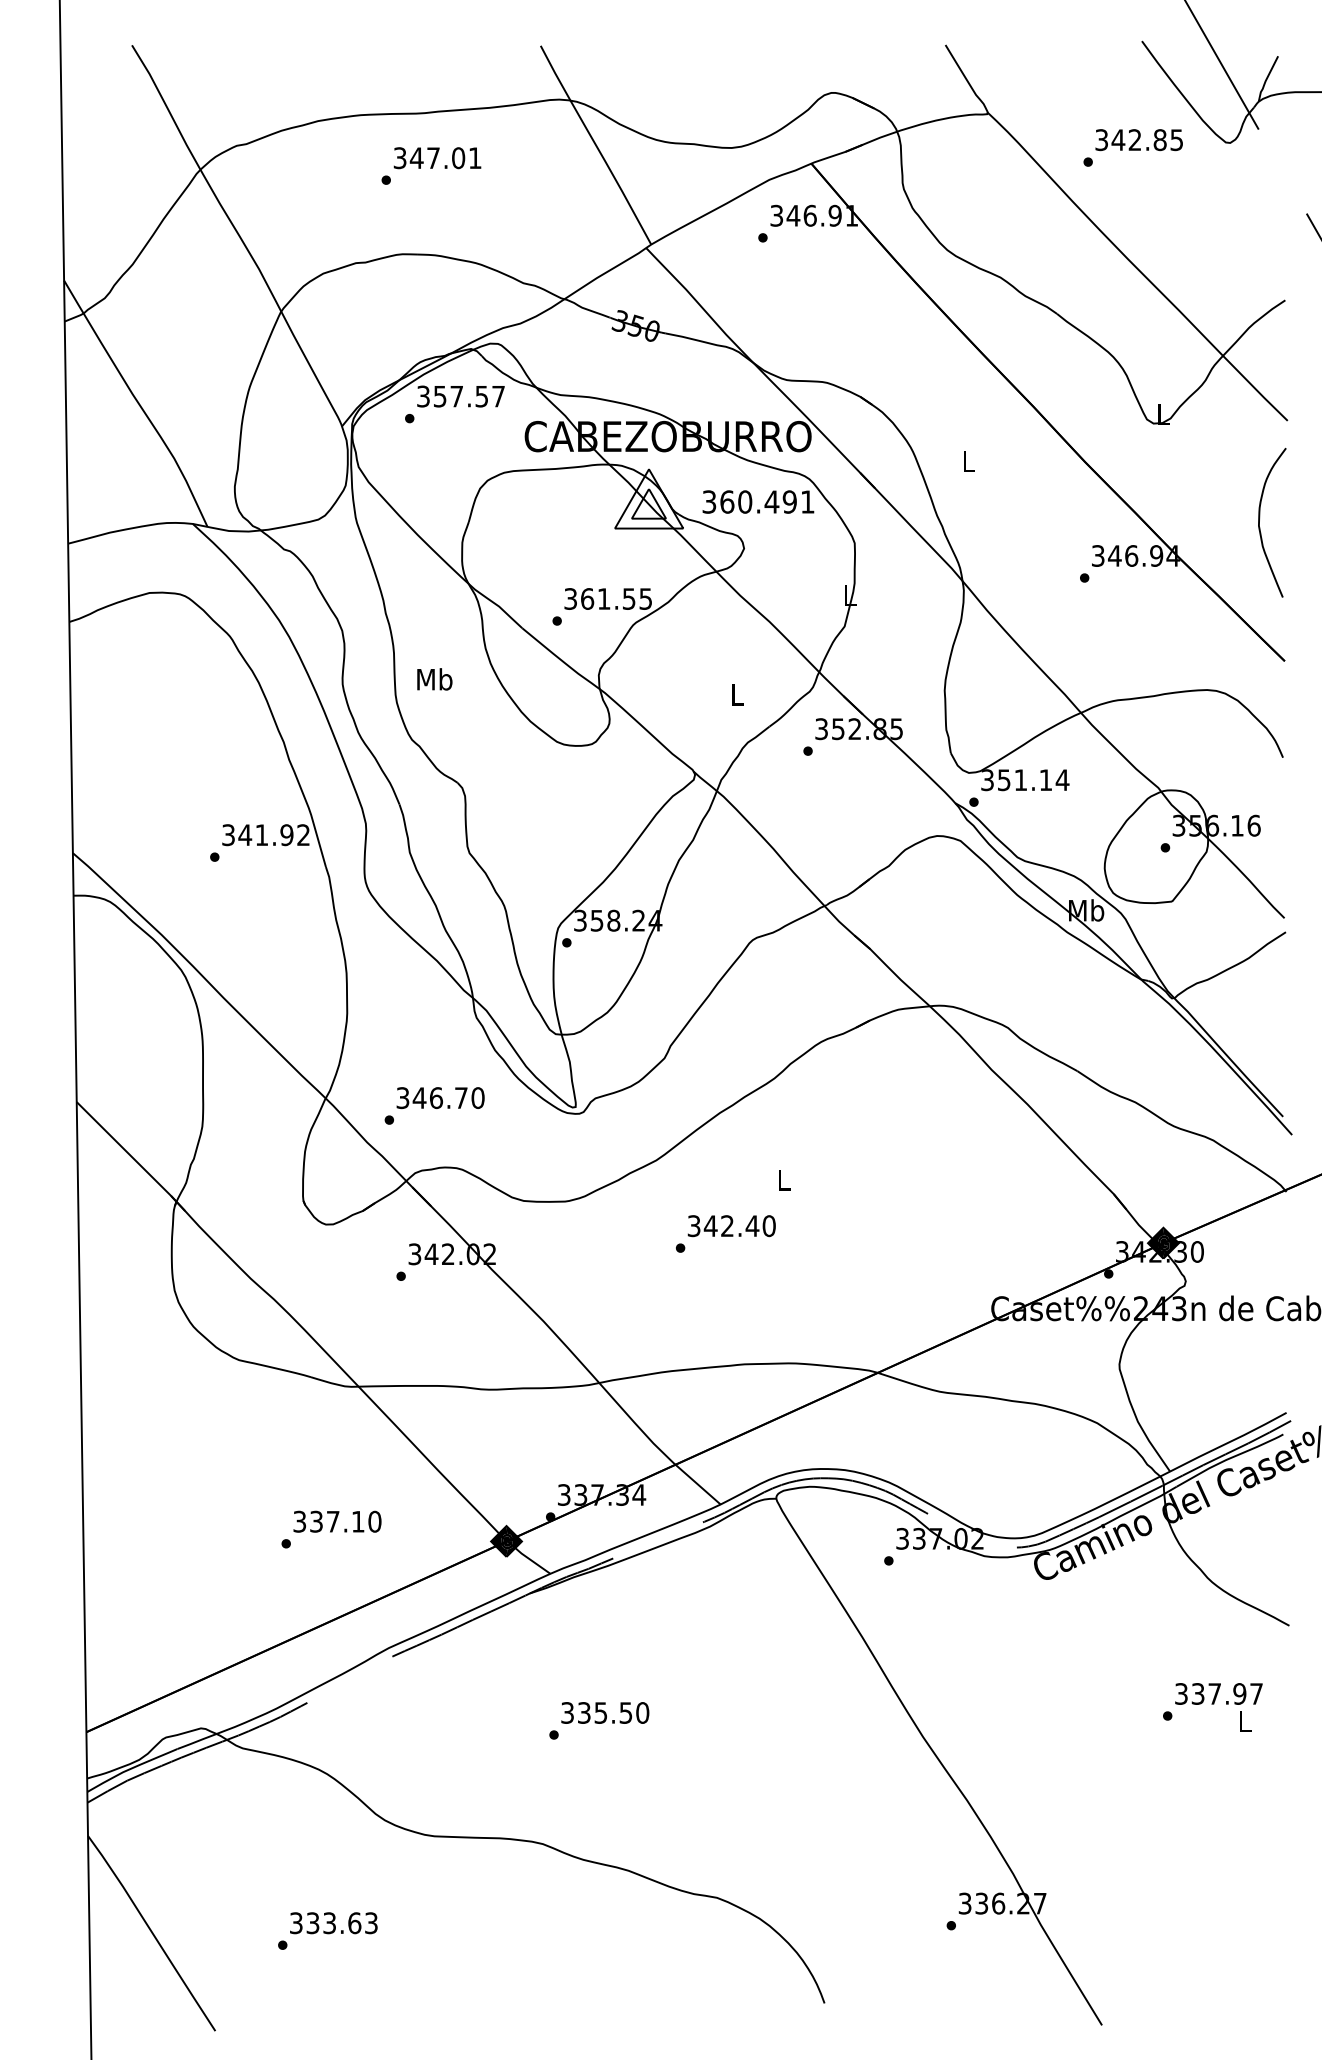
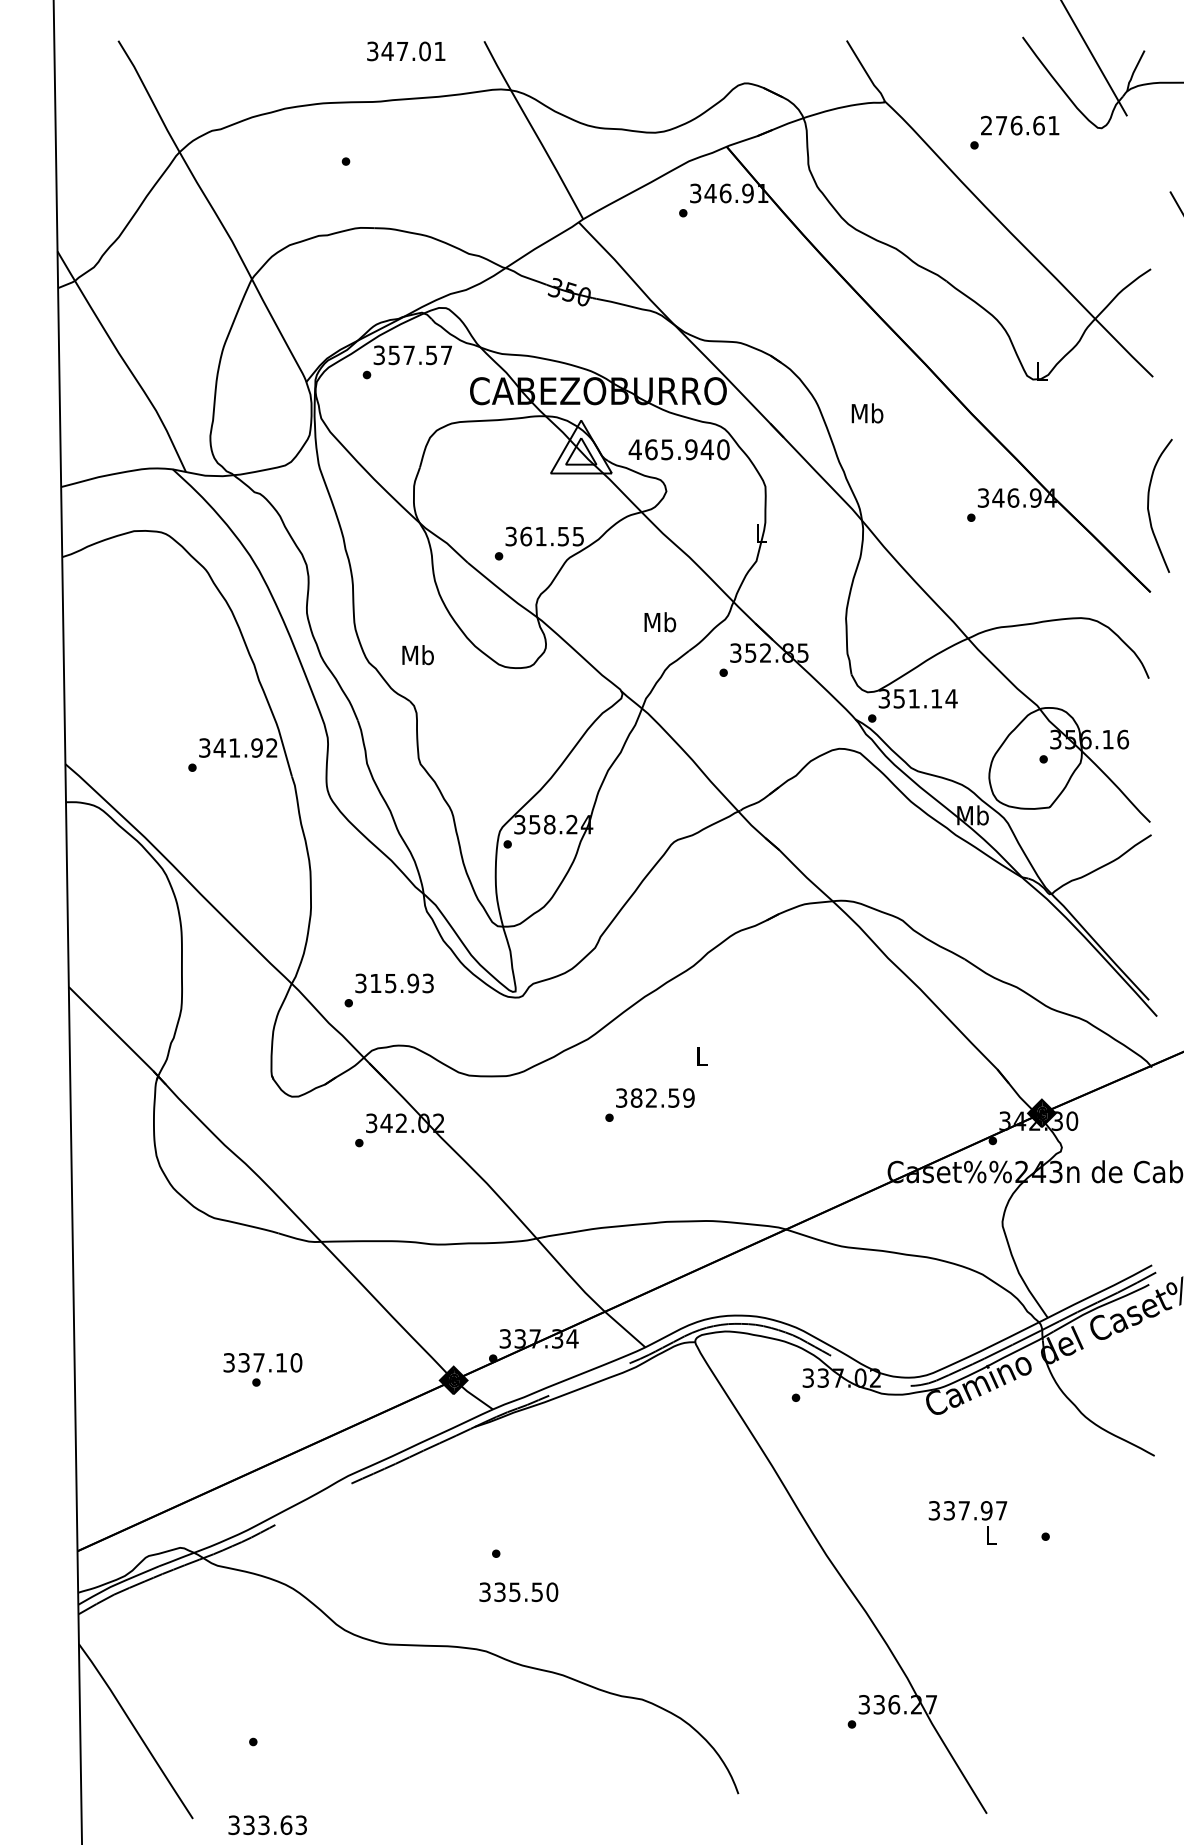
text: (1138, 140) -> (1019, 126), 342.85 -> 276.61
text: (437, 158) -> (406, 51), moved
text: (968, 461) -> (867, 413), L -> Mb
text: (758, 501) -> (679, 449), 360.491 -> 465.940
curve: (1260, 517) -> (1149, 501), moved
text: (434, 679) -> (417, 655), moved
text: (736, 694) -> (659, 622), L -> Mb
text: (448, 1098) -> (401, 983), 346.70 -> 315.93
text: (739, 1226) -> (662, 1098), 342.40 -> 382.59
text: (337, 1521) -> (262, 1362), moved
text: (1218, 1707) -> (967, 1522), moved
text: (605, 1712) -> (519, 1591), moved
text: (333, 1923) -> (267, 1825), moved

